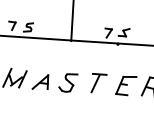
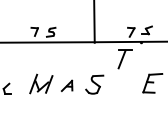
part: (40, 81) -> (66, 85), size x0.7
part: (98, 83) -> (124, 59), moved

